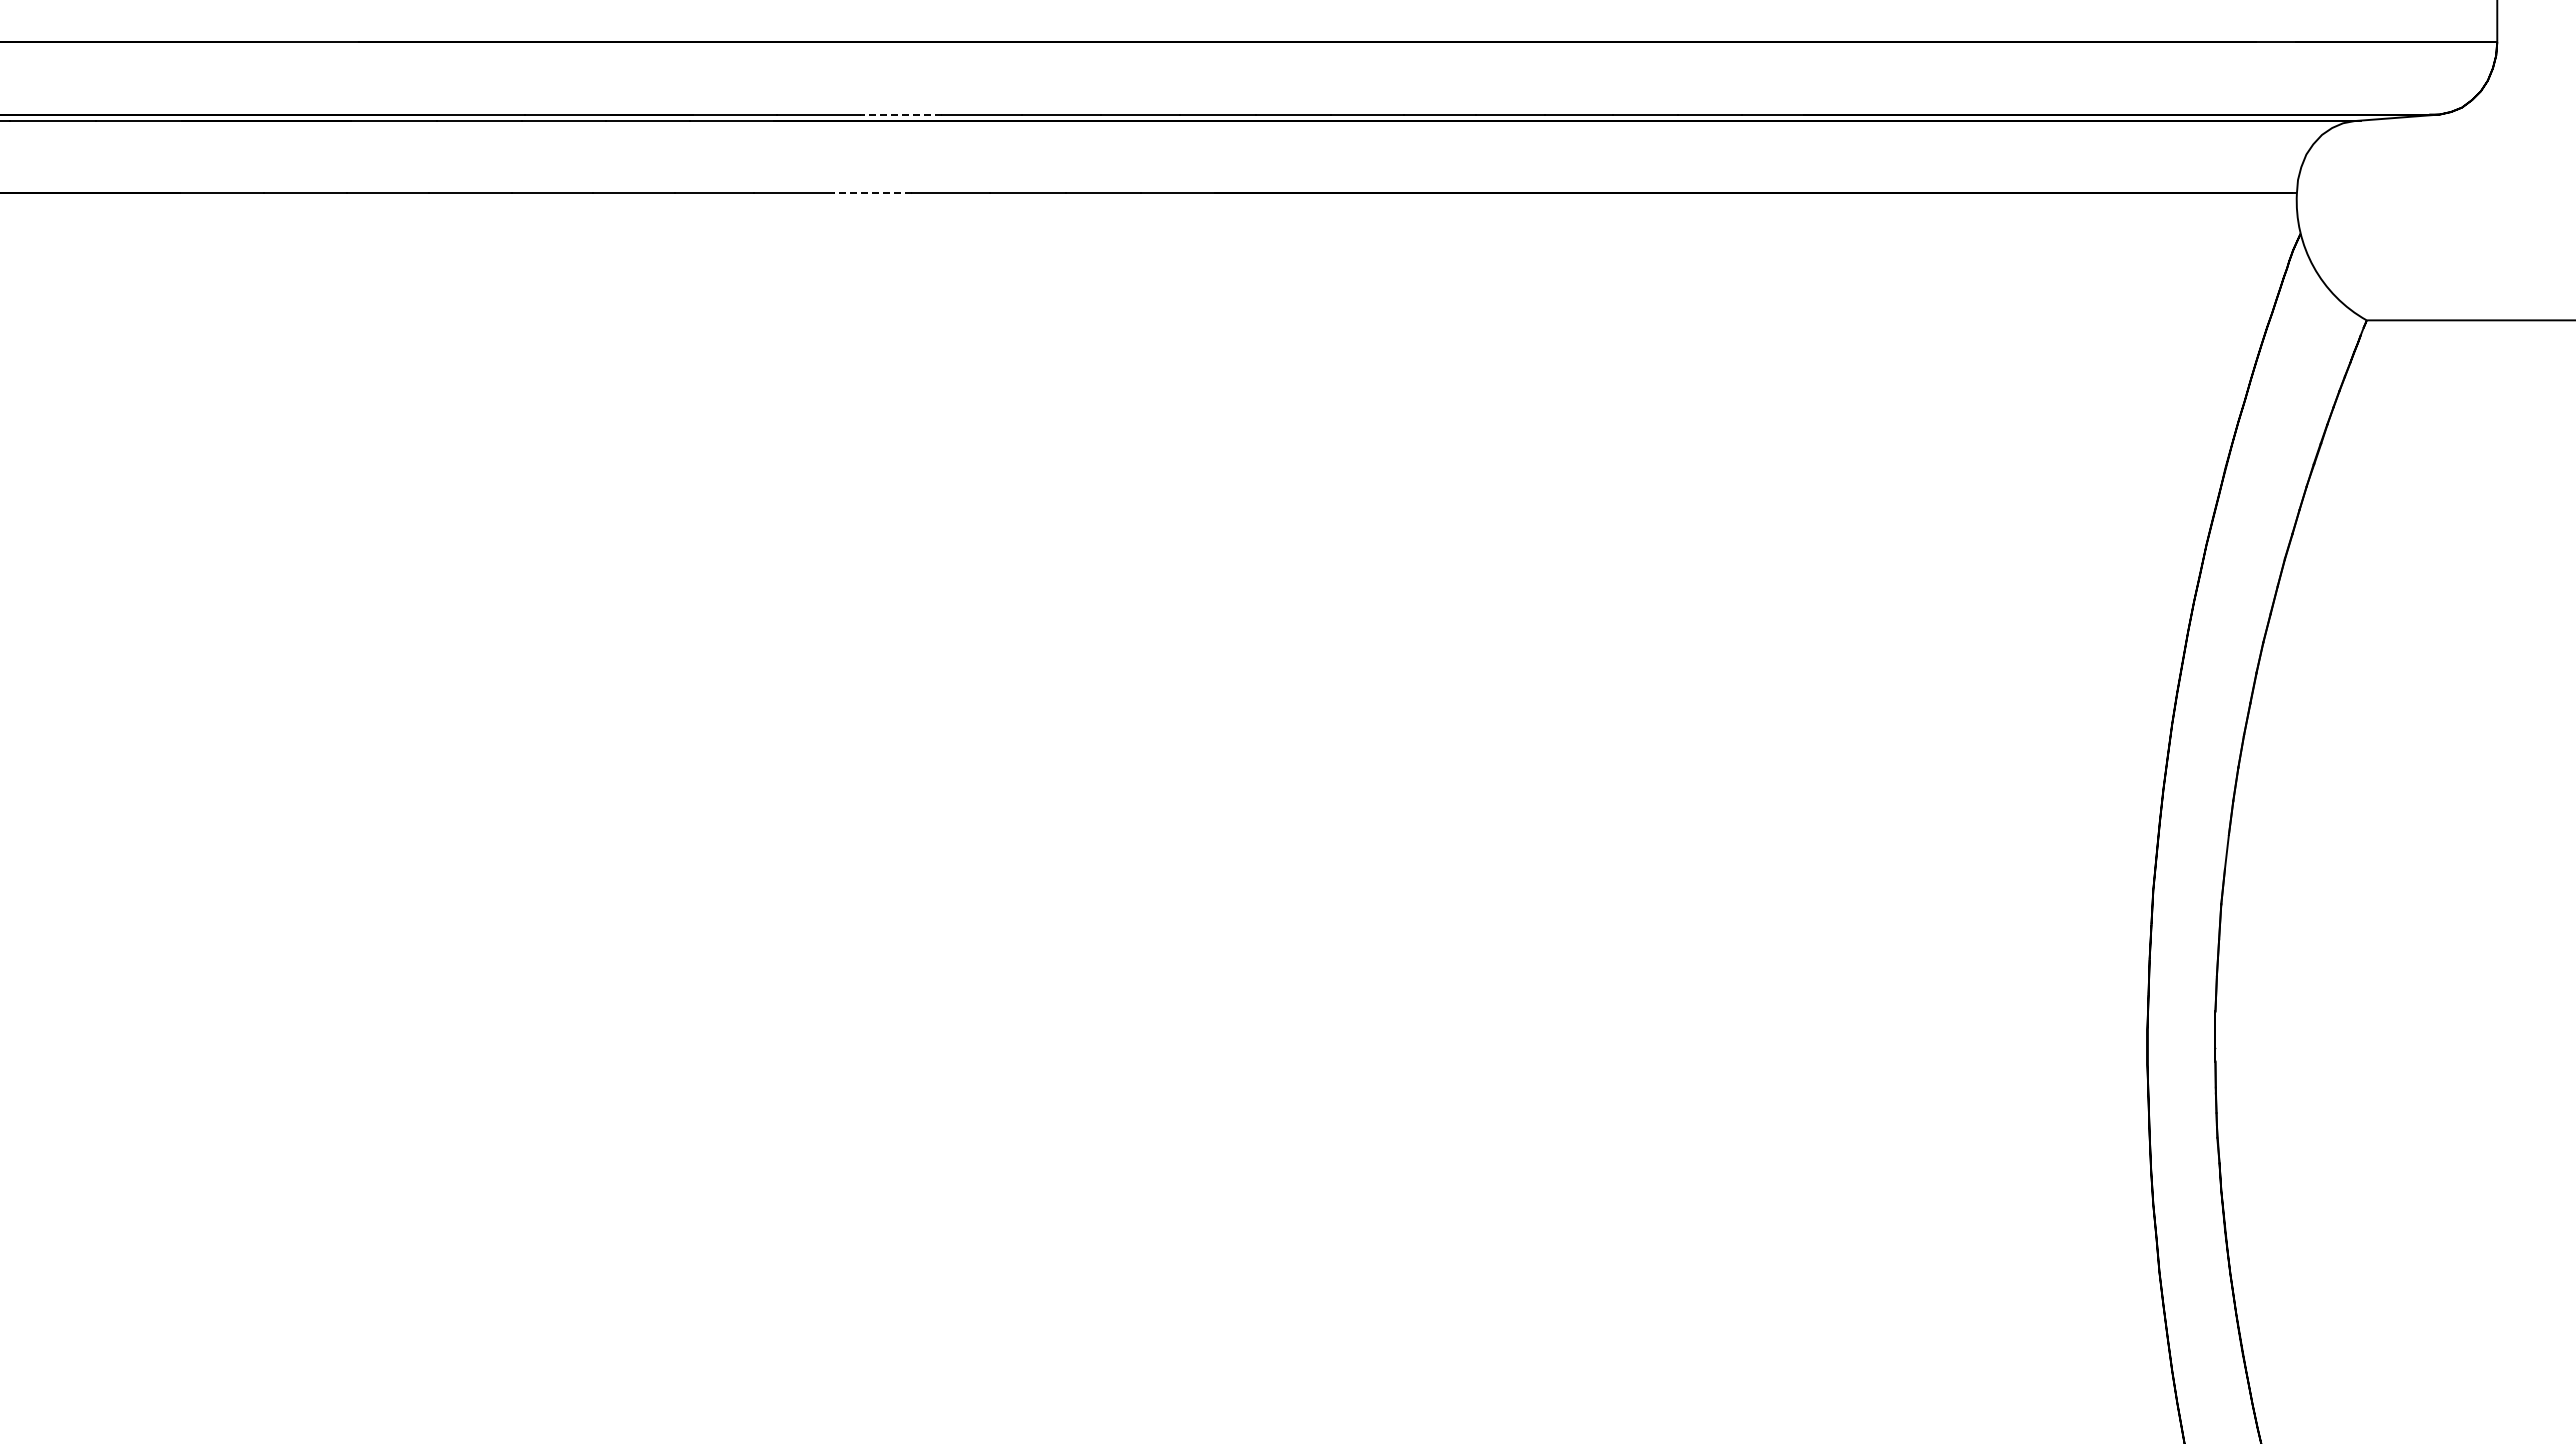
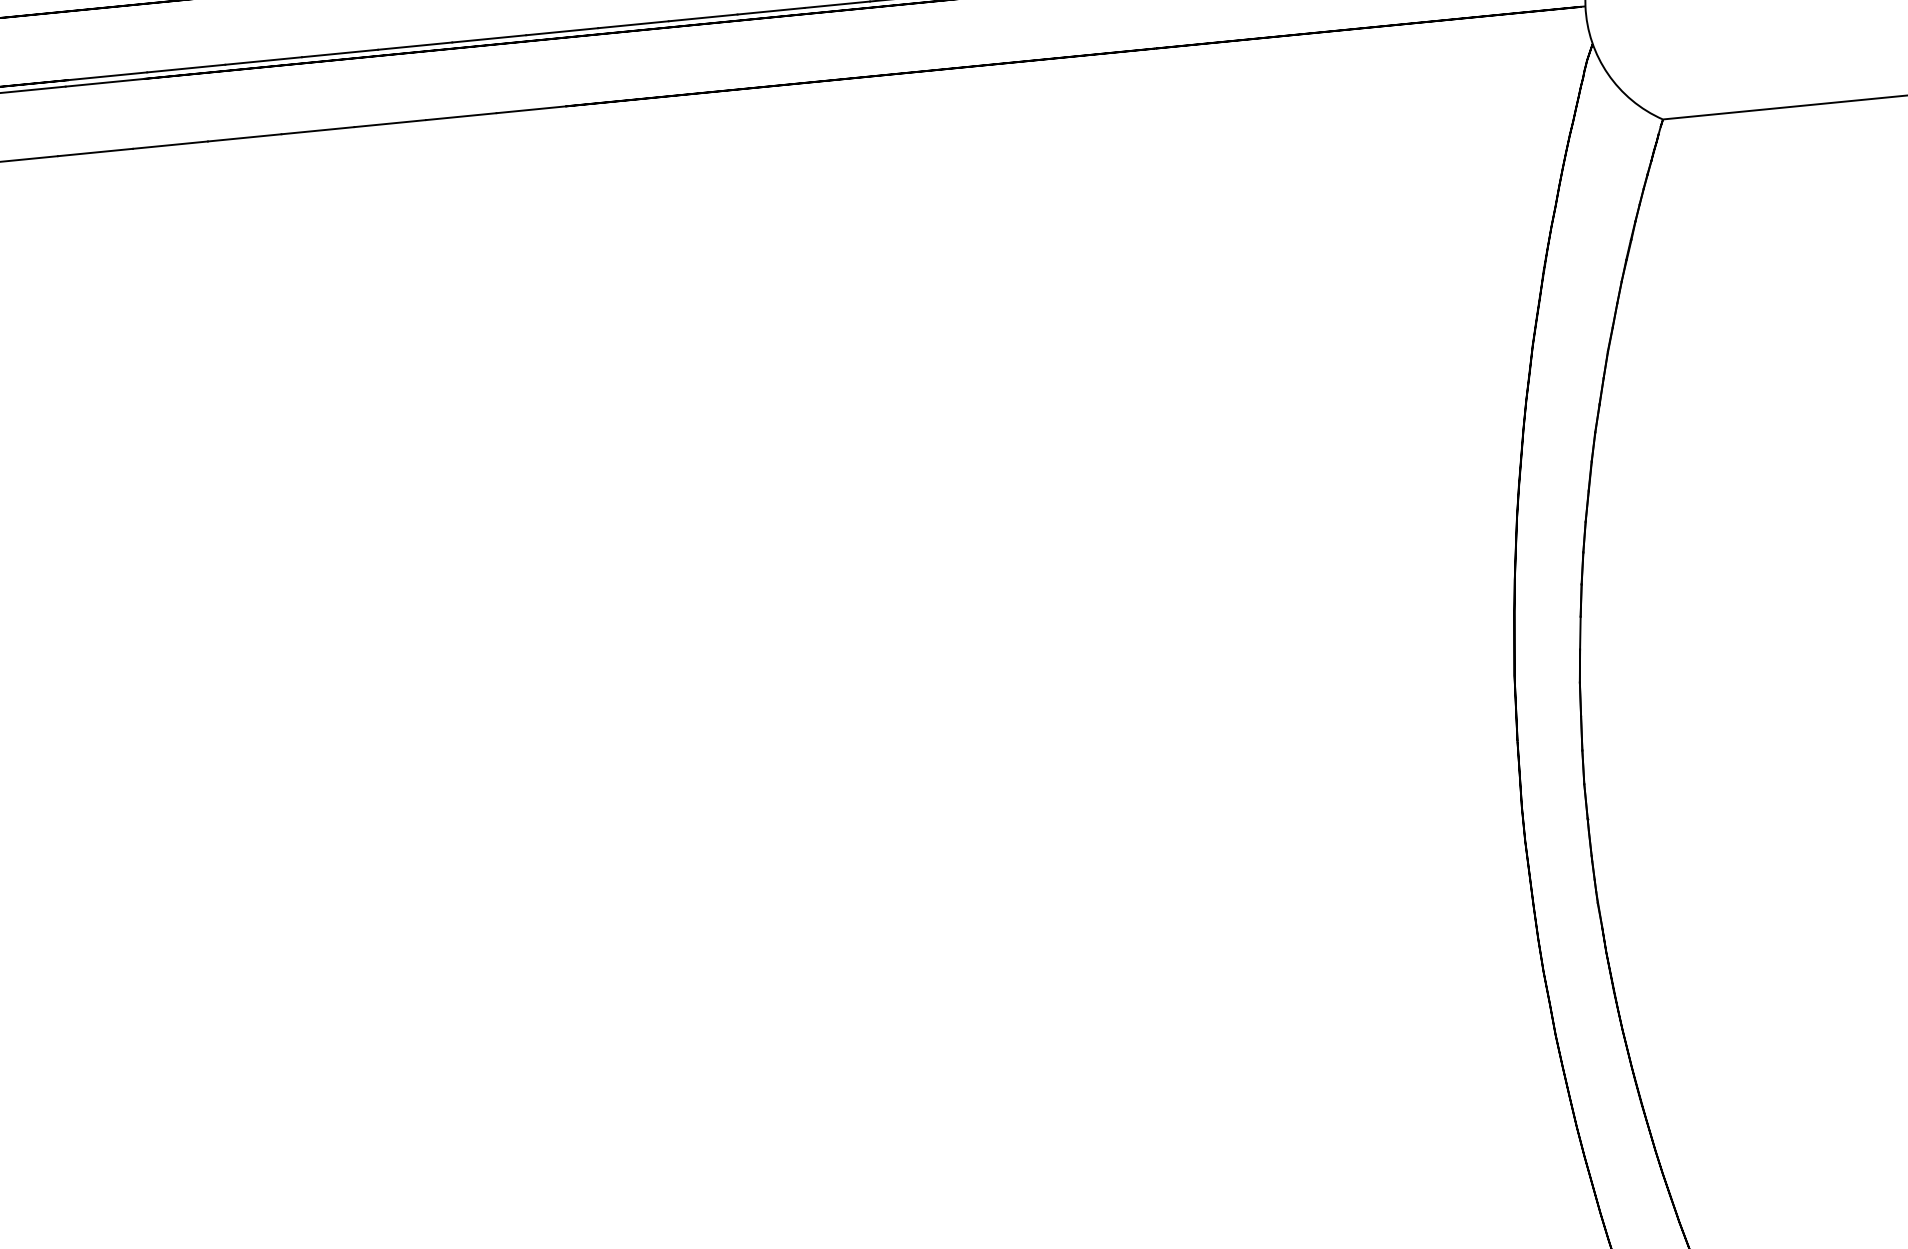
line: (900, 114) -> (263, 60), dashed -> solid
line: (872, 193) -> (244, 137), dashed -> solid

